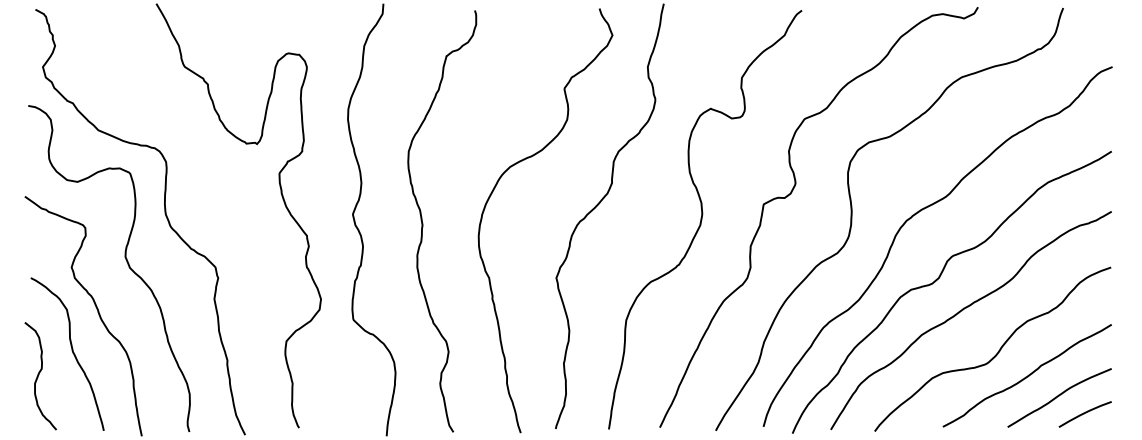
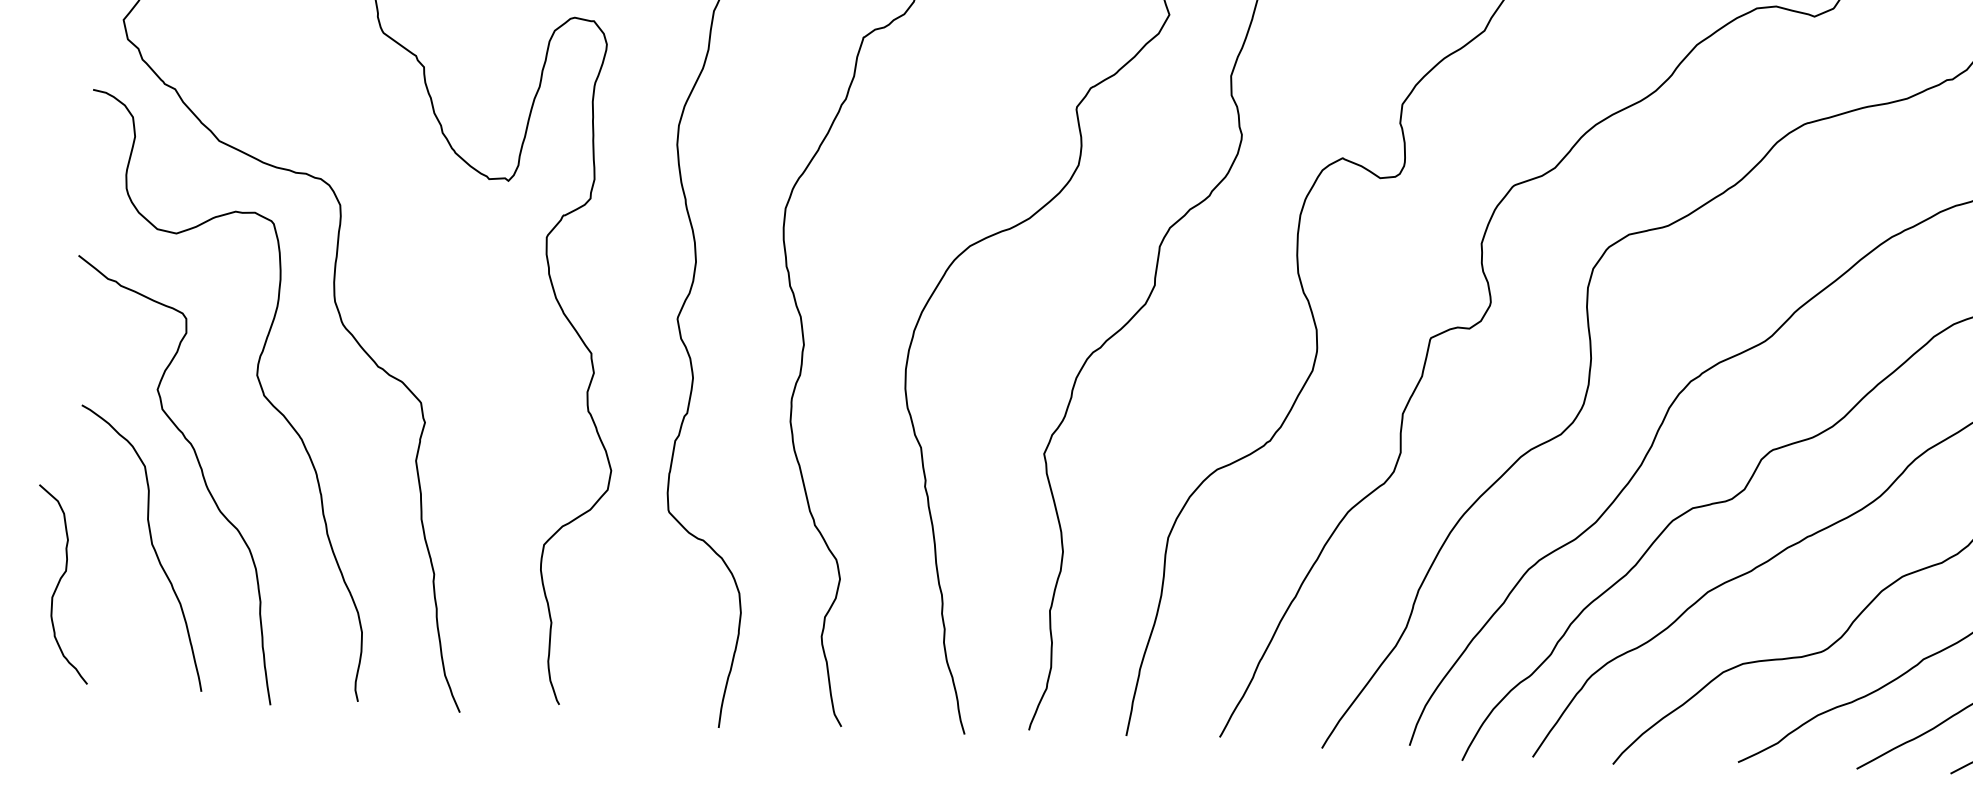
curve: (39, 375) -> (61, 583), moved

